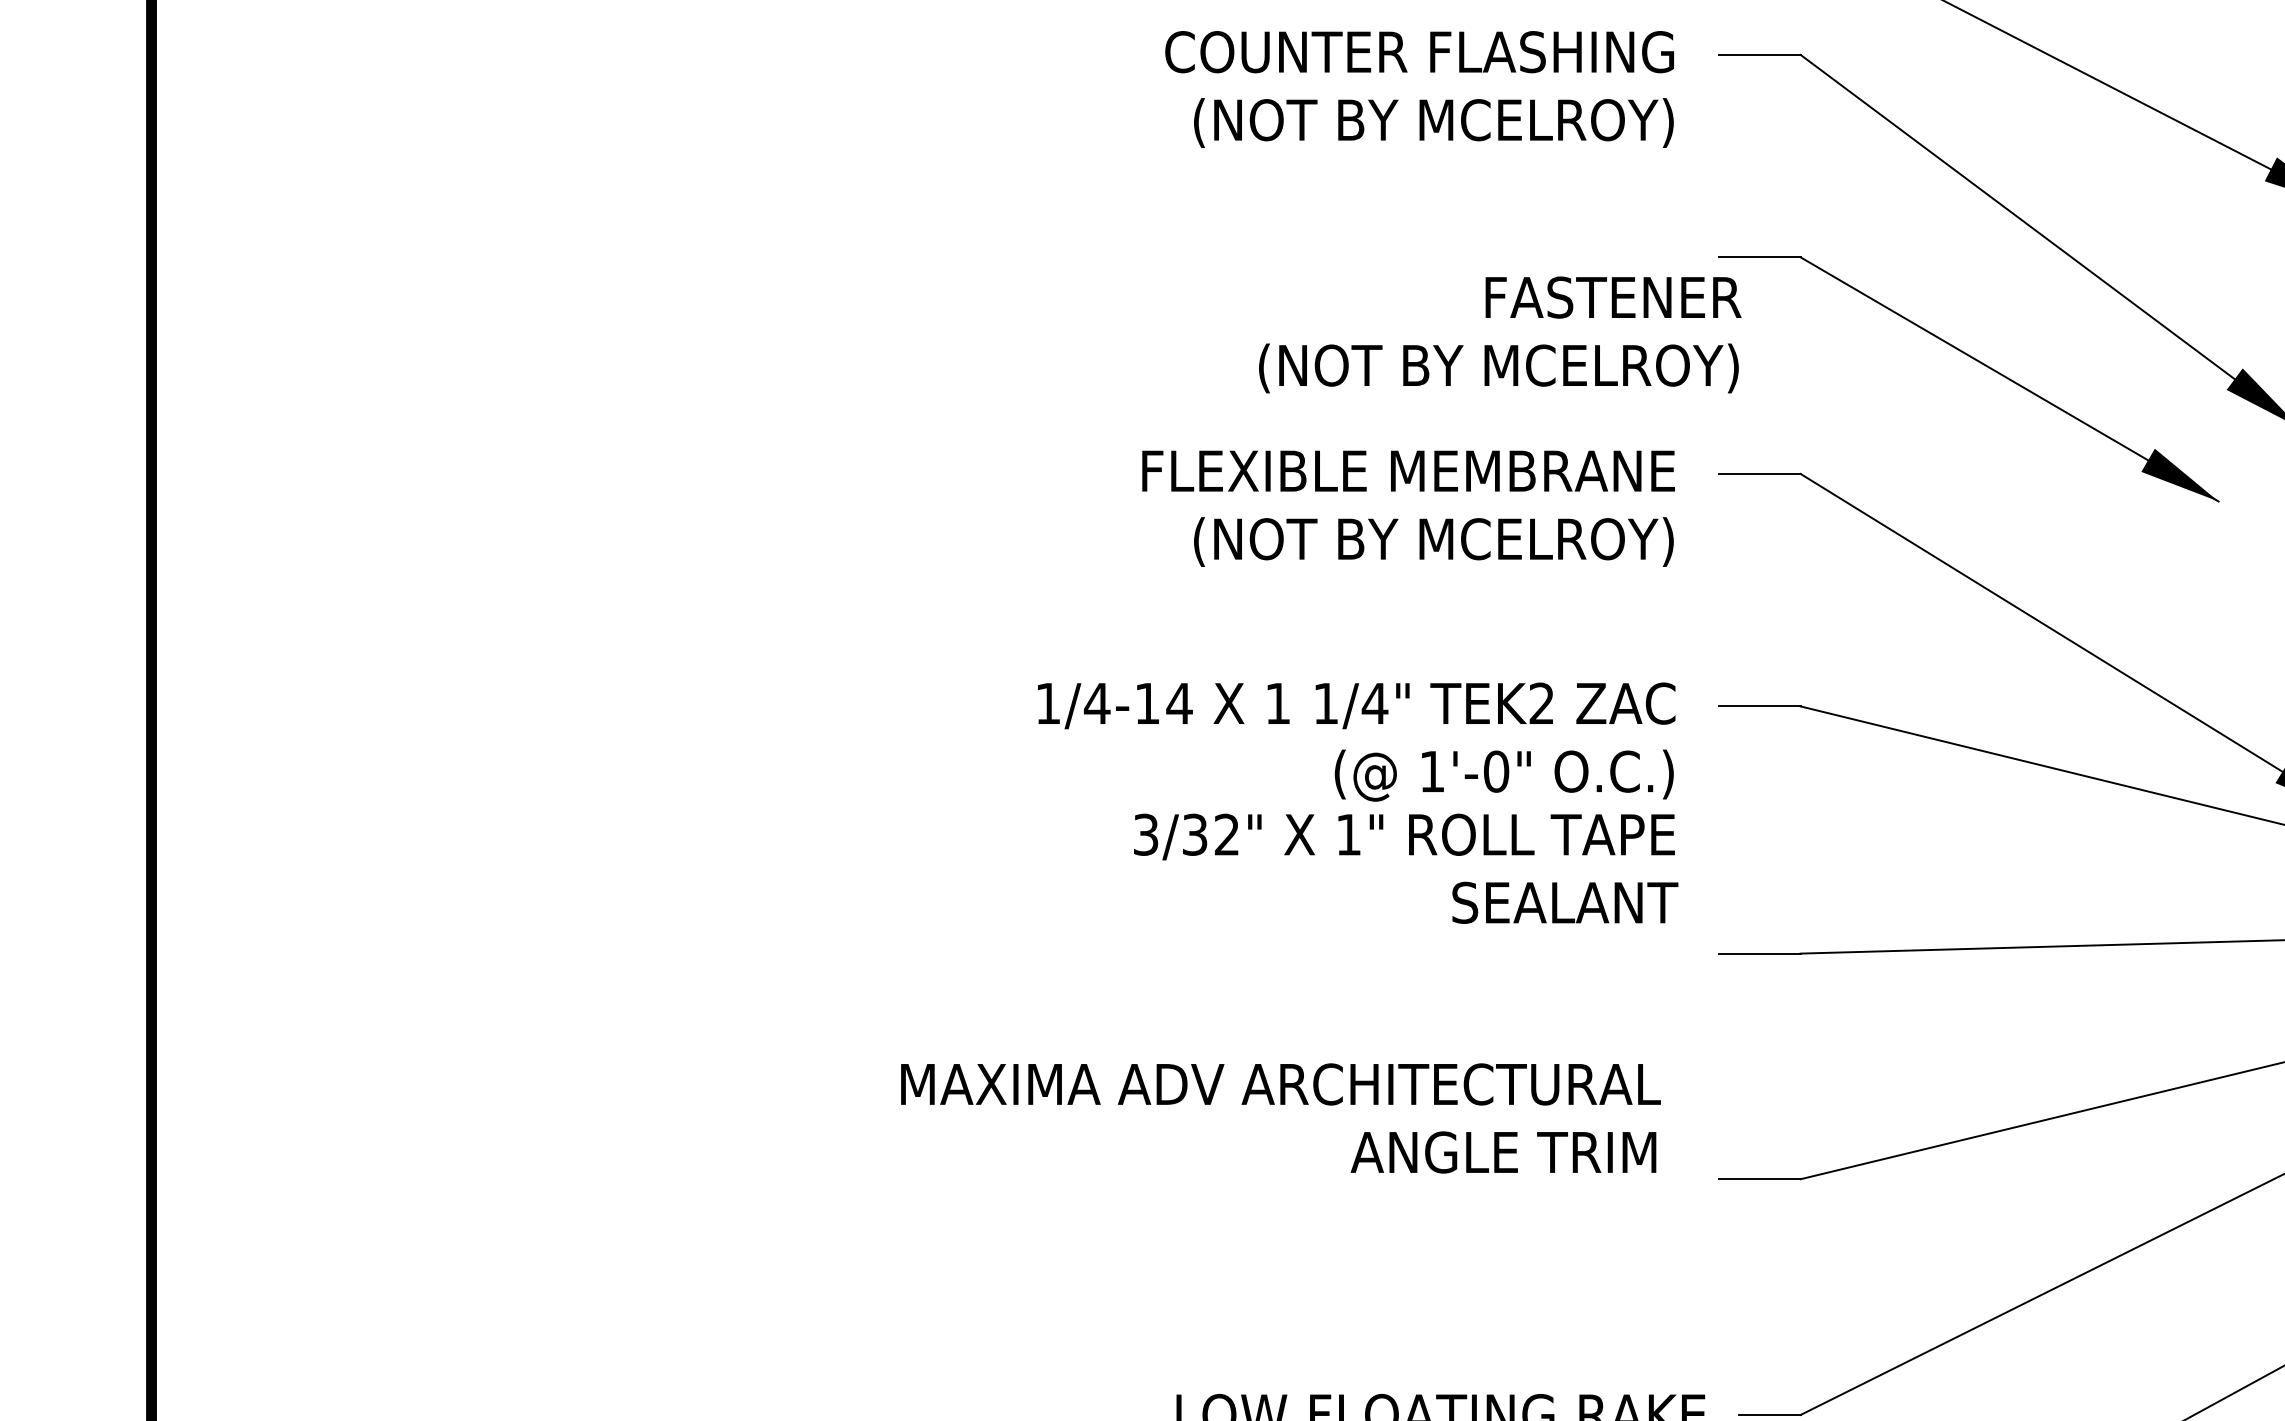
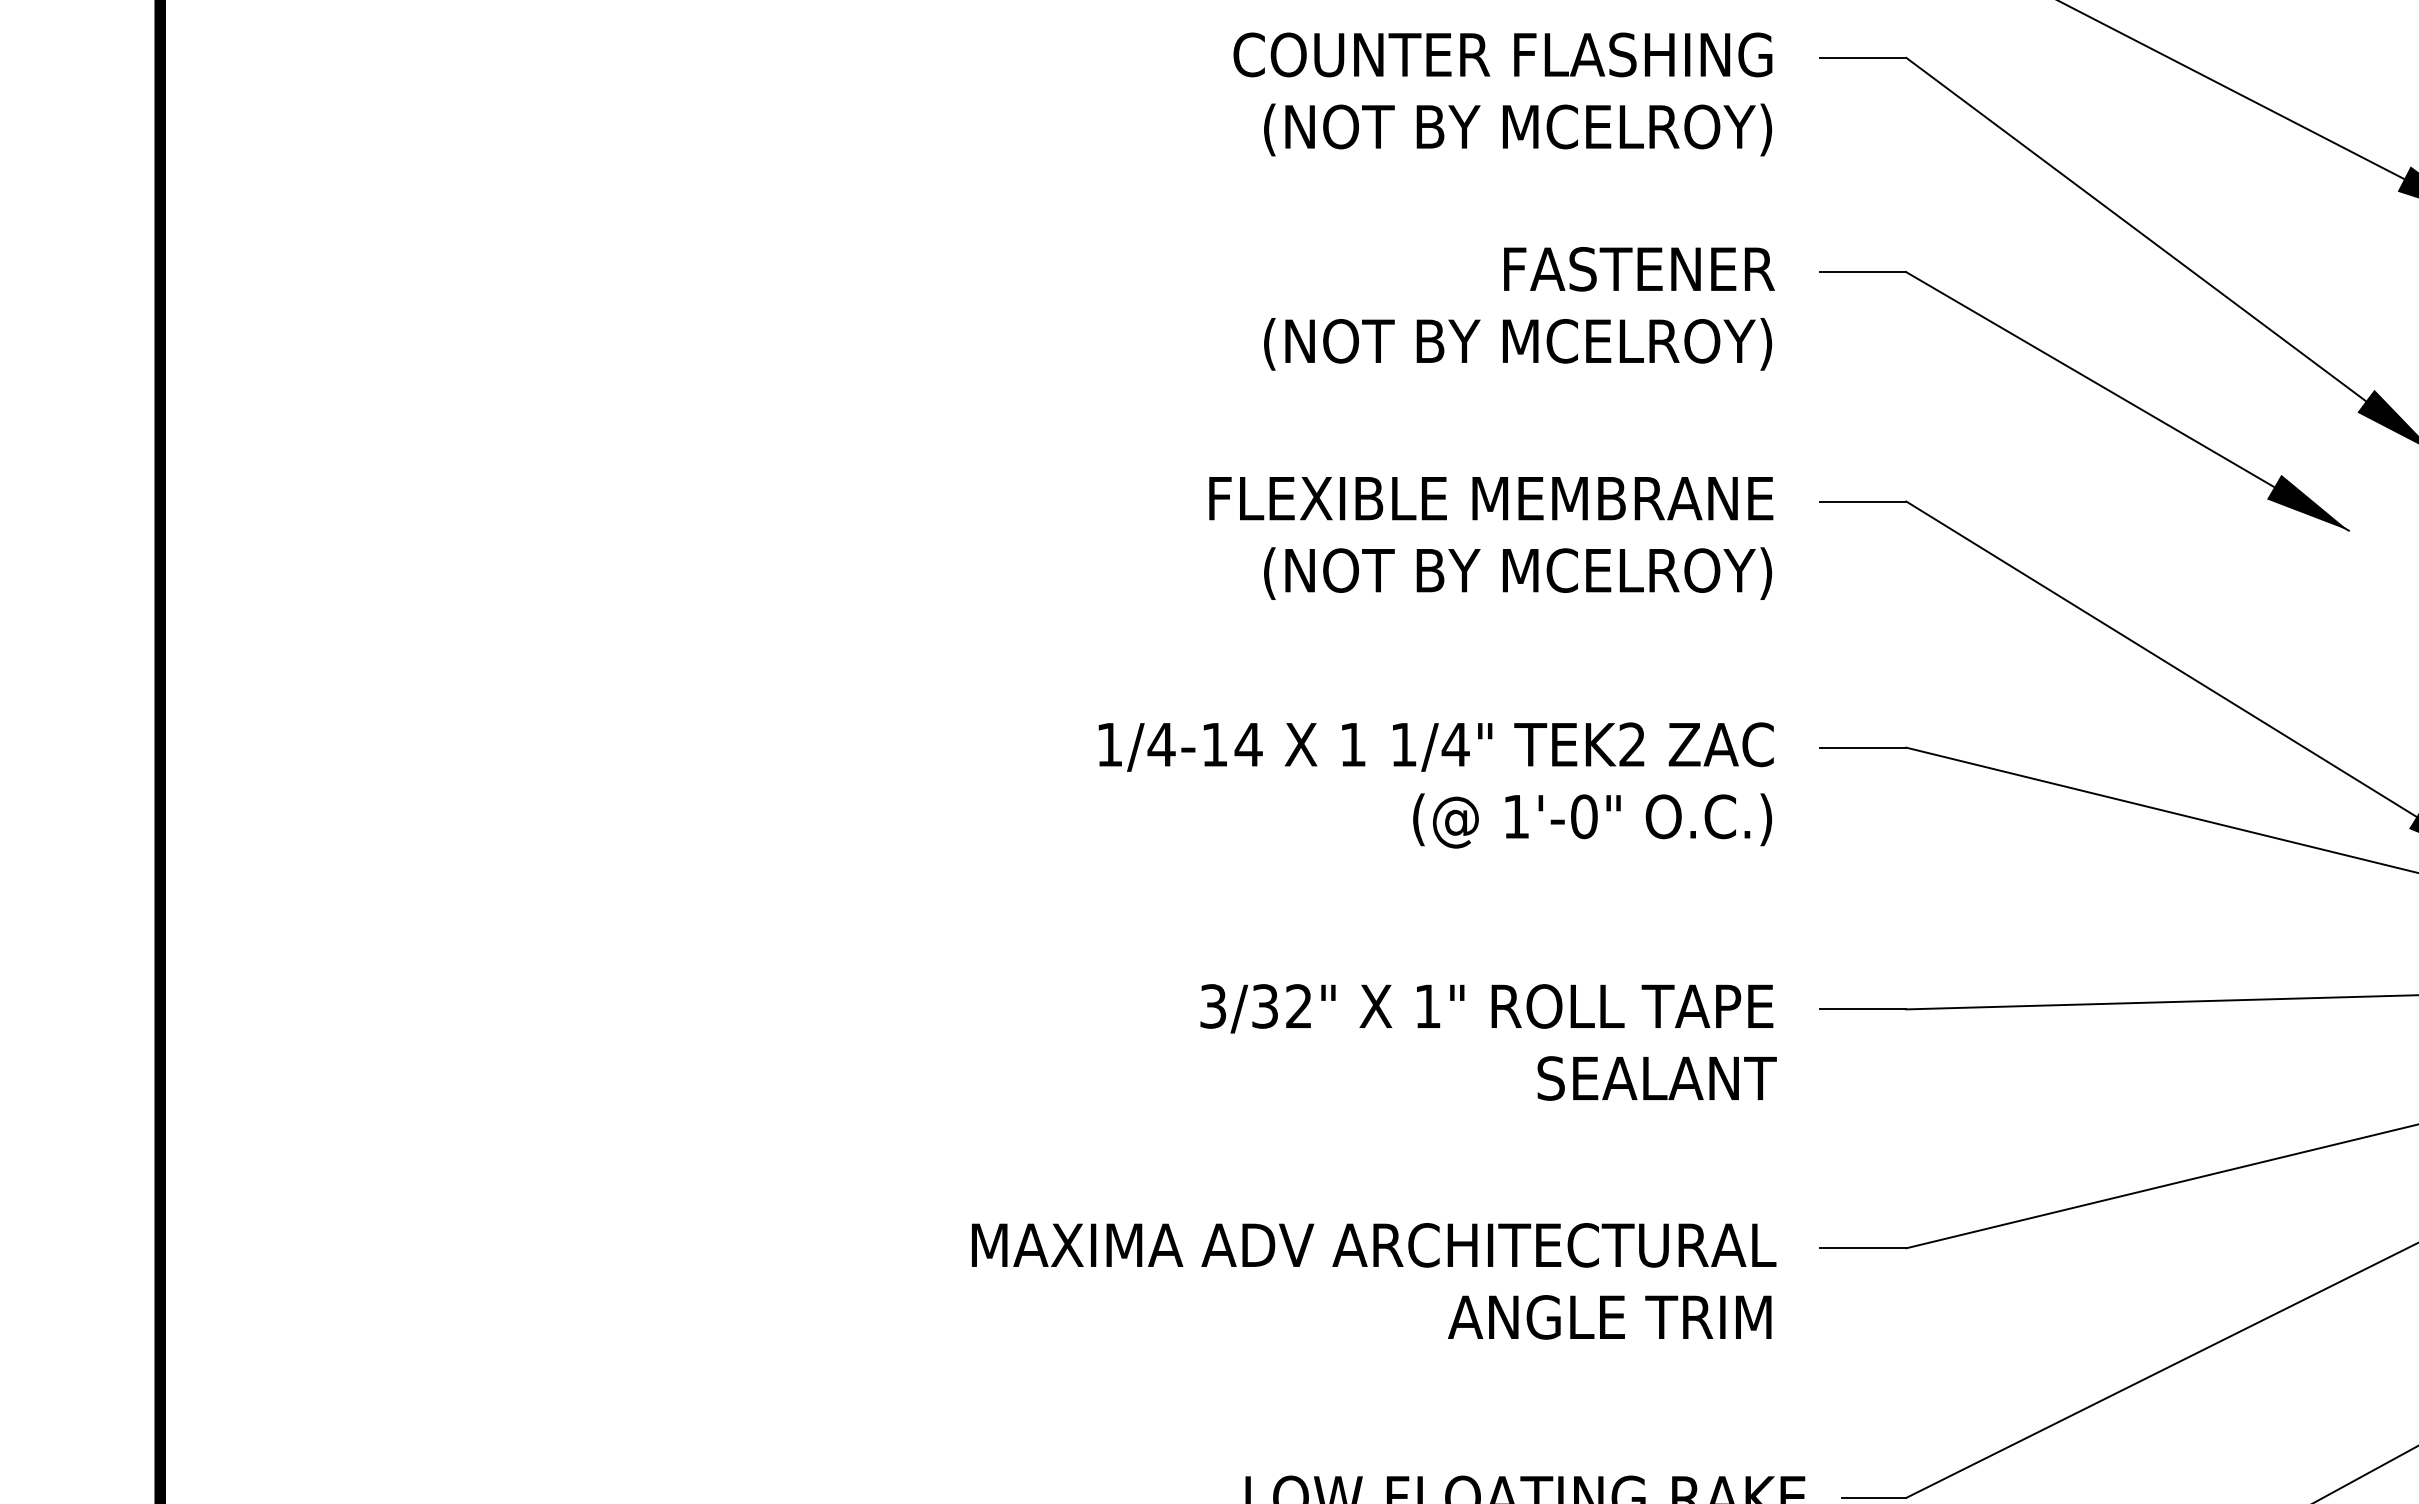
text: (1500, 334) -> (1519, 308), moved
text: (1406, 868) -> (1489, 1042), moved
text: (1280, 1118) -> (1373, 1281), moved

